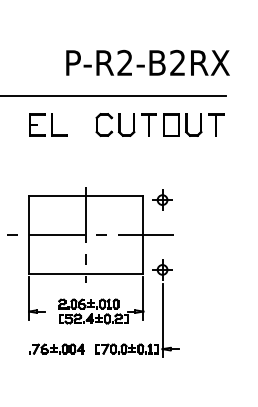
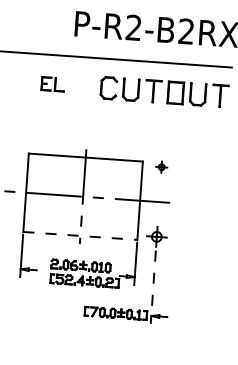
part: (48, 124) -> (53, 83), size x0.6
part: (162, 199) -> (161, 166), size x0.6
line: (86, 274) -> (80, 236), solid -> dashed
line: (162, 320) -> (153, 287), solid -> dashed
part: (56, 348) -> (45, 307), removed

